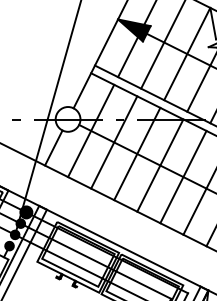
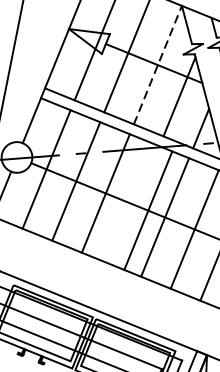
fill: (134, 30) -> (90, 41), removed
line: (187, 54) -> (158, 65), solid -> dashed
line: (160, 165) -> (148, 210), moved

